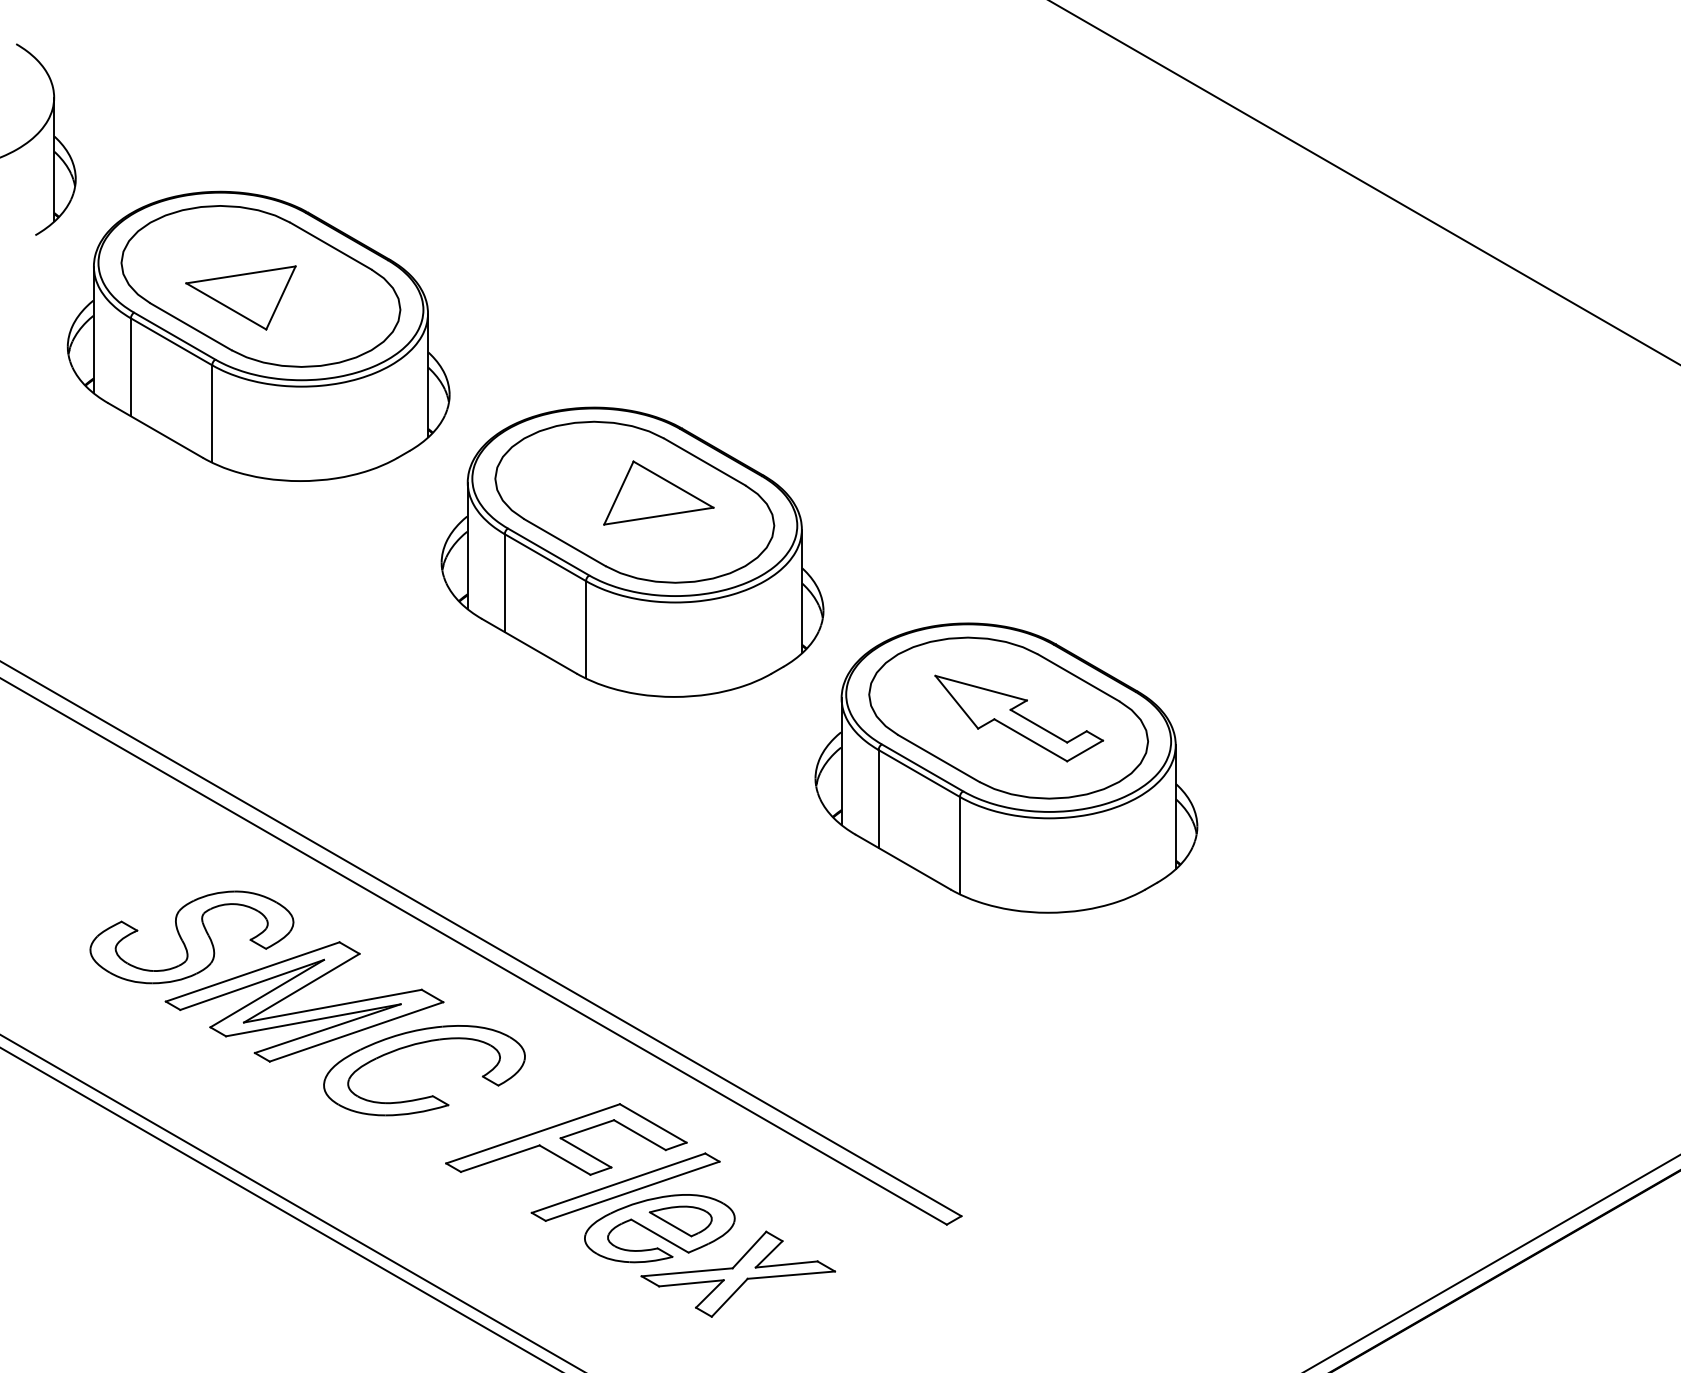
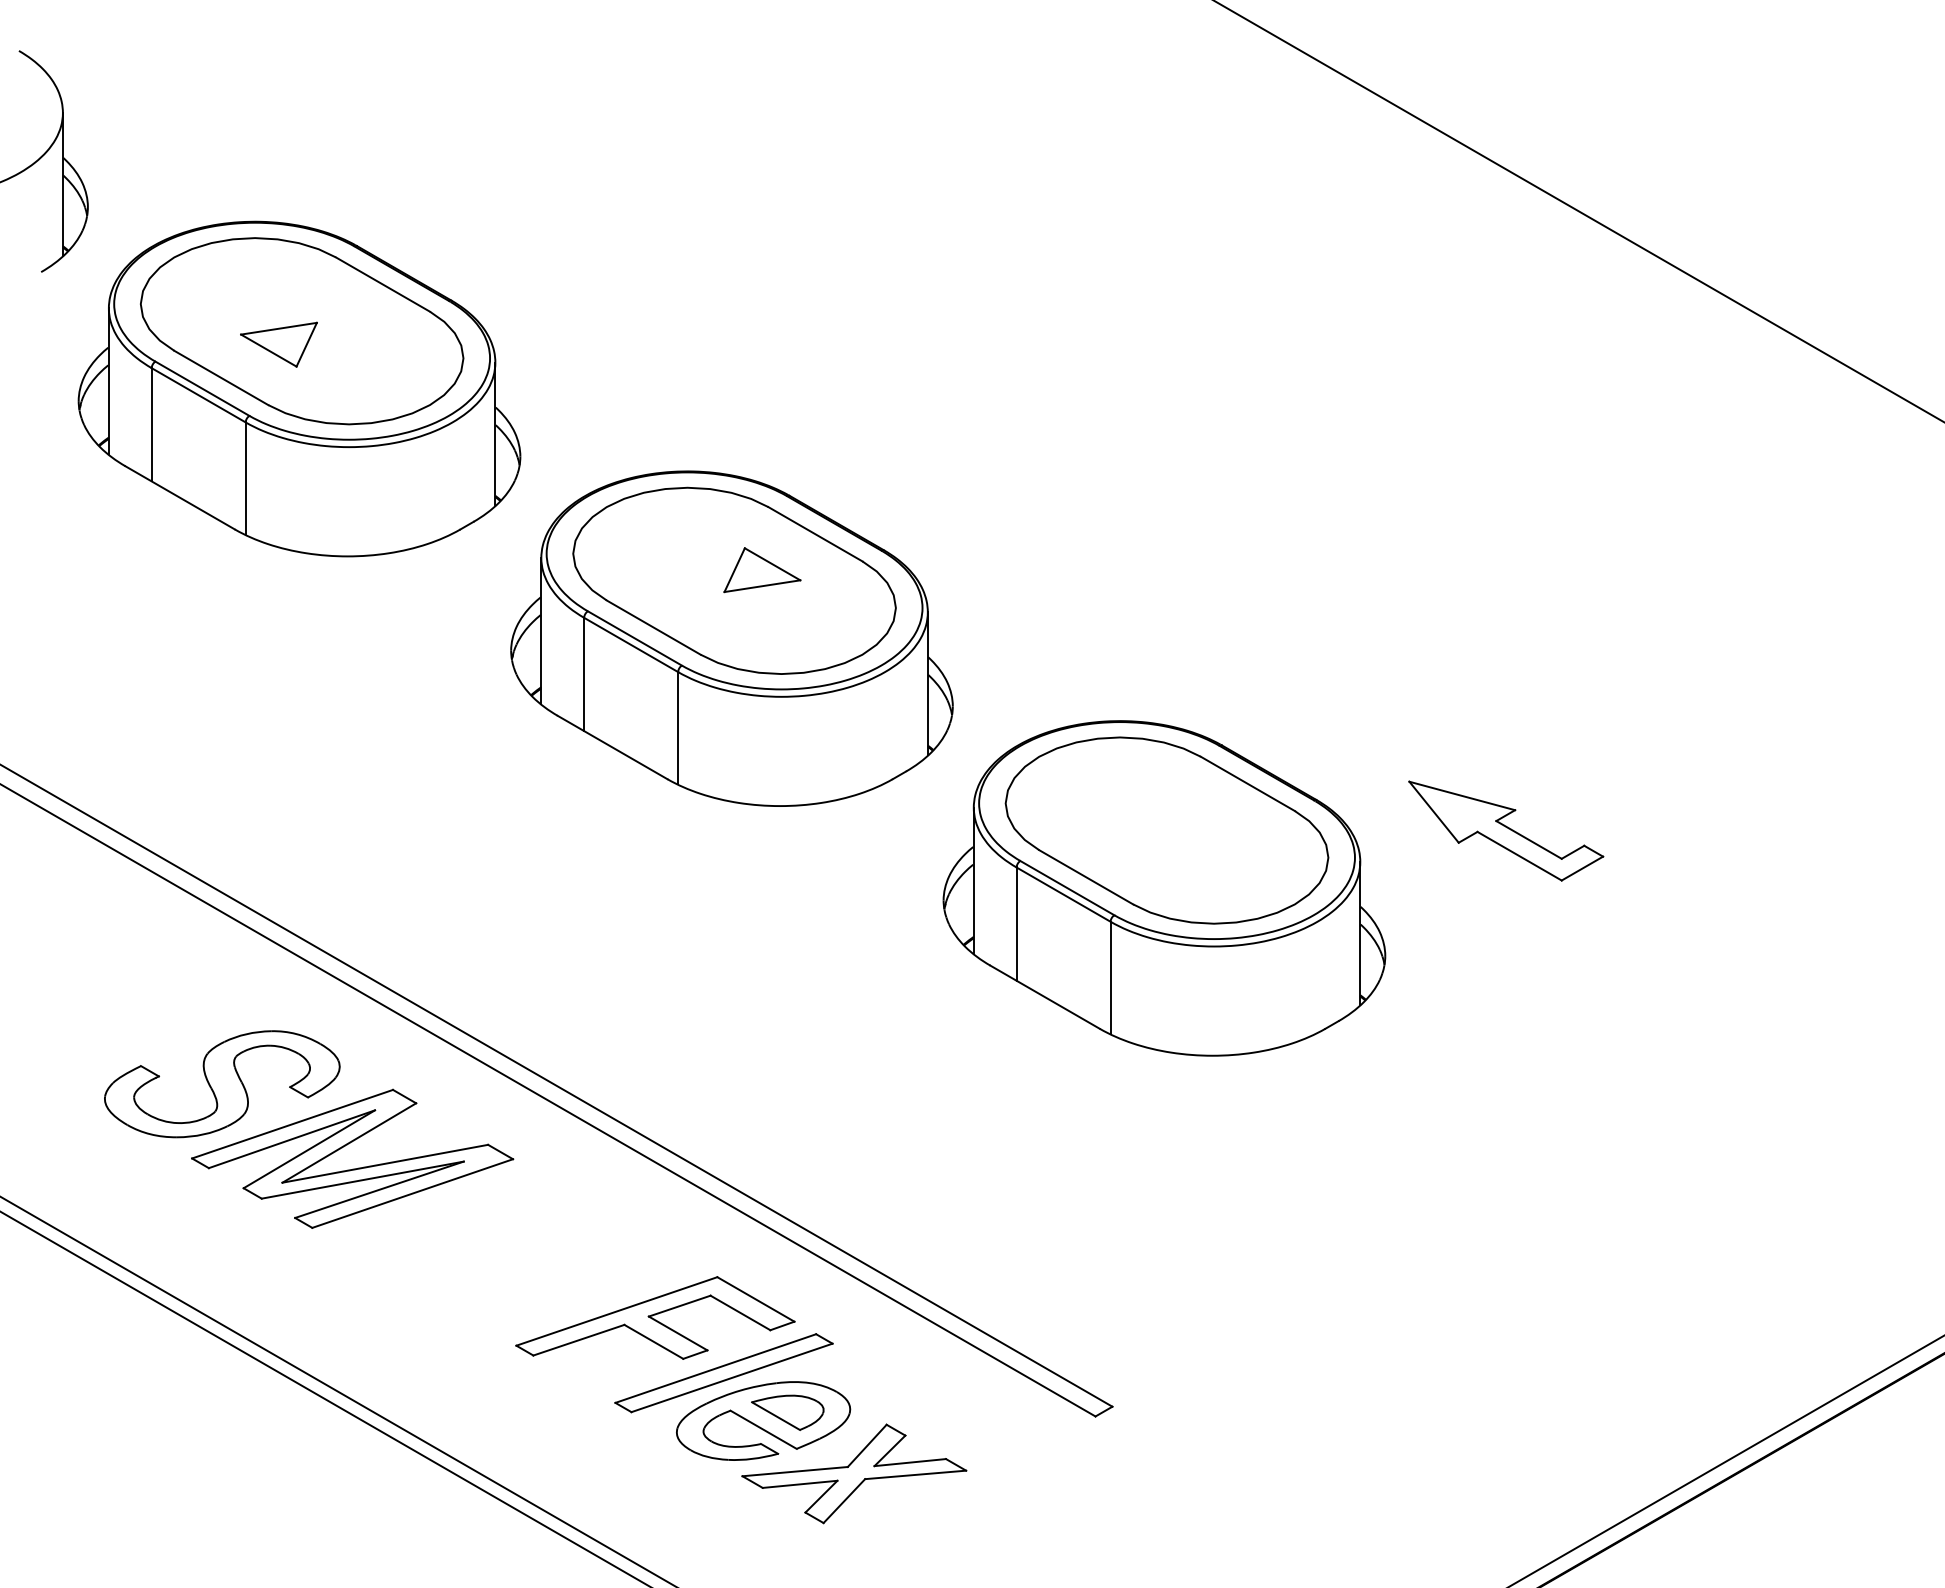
part: (240, 297) -> (278, 344), size x0.6
part: (658, 492) -> (762, 569), size x0.6
part: (1019, 718) -> (1506, 830), moved
part: (421, 1043) -> (487, 1207), removed

